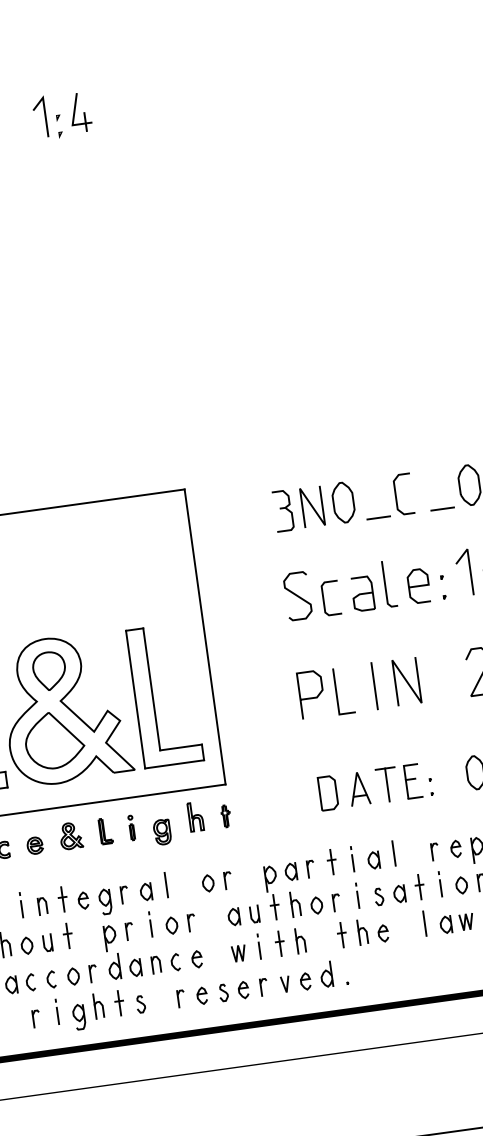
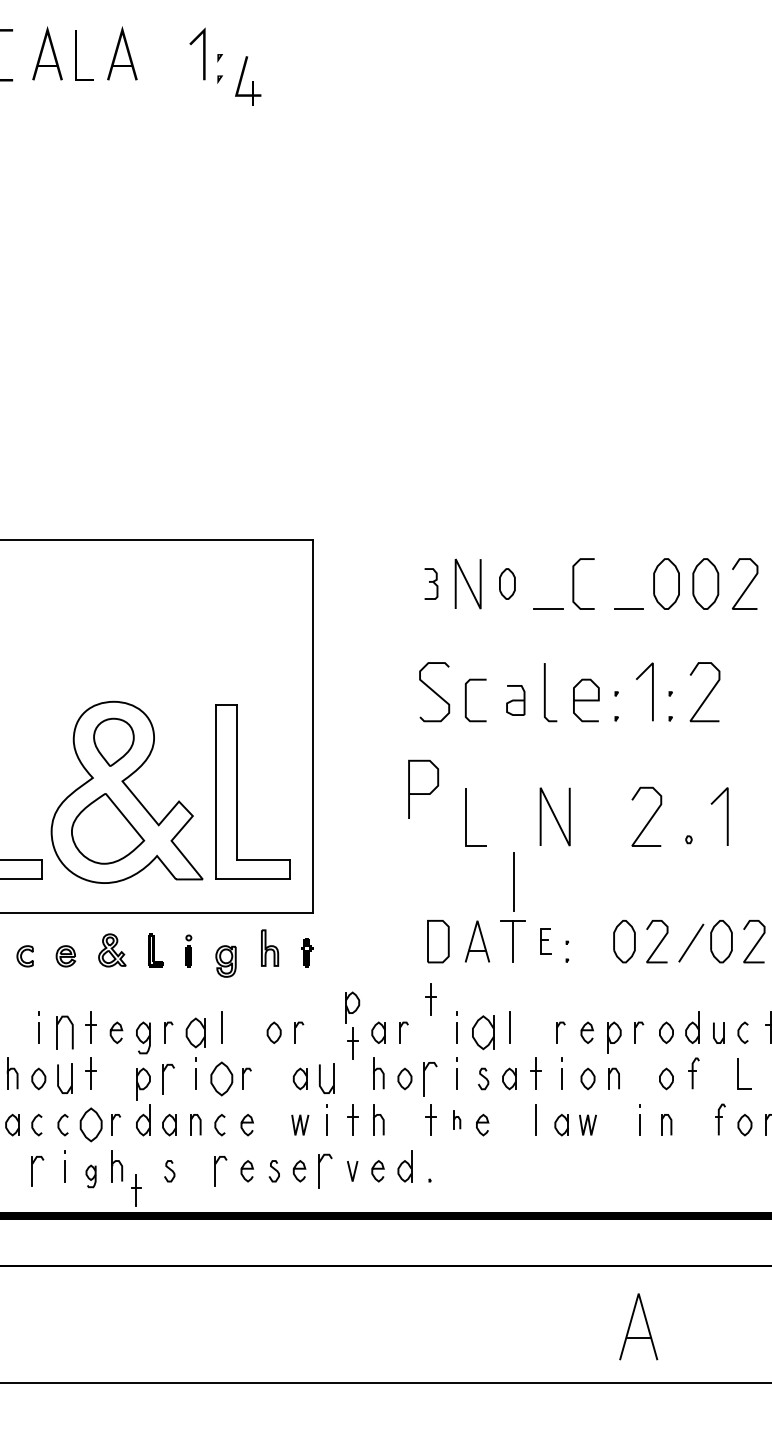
part: (80, 112) -> (248, 80), moved
part: (343, 502) -> (507, 583), size x0.6
part: (283, 510) -> (431, 583), size x0.6
part: (362, 593) -> (515, 700), size x0.7
line: (373, 685) -> (513, 881), moved
curve: (311, 697) -> (423, 793), moved
part: (412, 781) -> (545, 941), size x0.6
part: (373, 860) -> (483, 1032), size x1.6
part: (331, 862) -> (430, 999), moved
part: (146, 891) -> (195, 1032), size x1.4
part: (272, 892) -> (352, 1025), moved
part: (336, 902) -> (429, 1078), size x1.6
part: (42, 906) -> (64, 1032), size x1.6
part: (254, 914) -> (325, 1079), size x1.4
part: (171, 925) -> (221, 1078), size x1.6
part: (129, 931) -> (168, 1078), size x1.4
part: (362, 931) -> (457, 1119), size x0.6
part: (47, 943) -> (64, 1079), size x1.4
part: (73, 976) -> (90, 1125), size x1.6
part: (264, 987) -> (325, 1171), size x1.6
part: (181, 999) -> (220, 1171), size x1.4
part: (119, 1003) -> (136, 1190), moved
part: (78, 1017) -> (90, 1176), size x0.7
part: (36, 1019) -> (37, 1171), size x1.4

